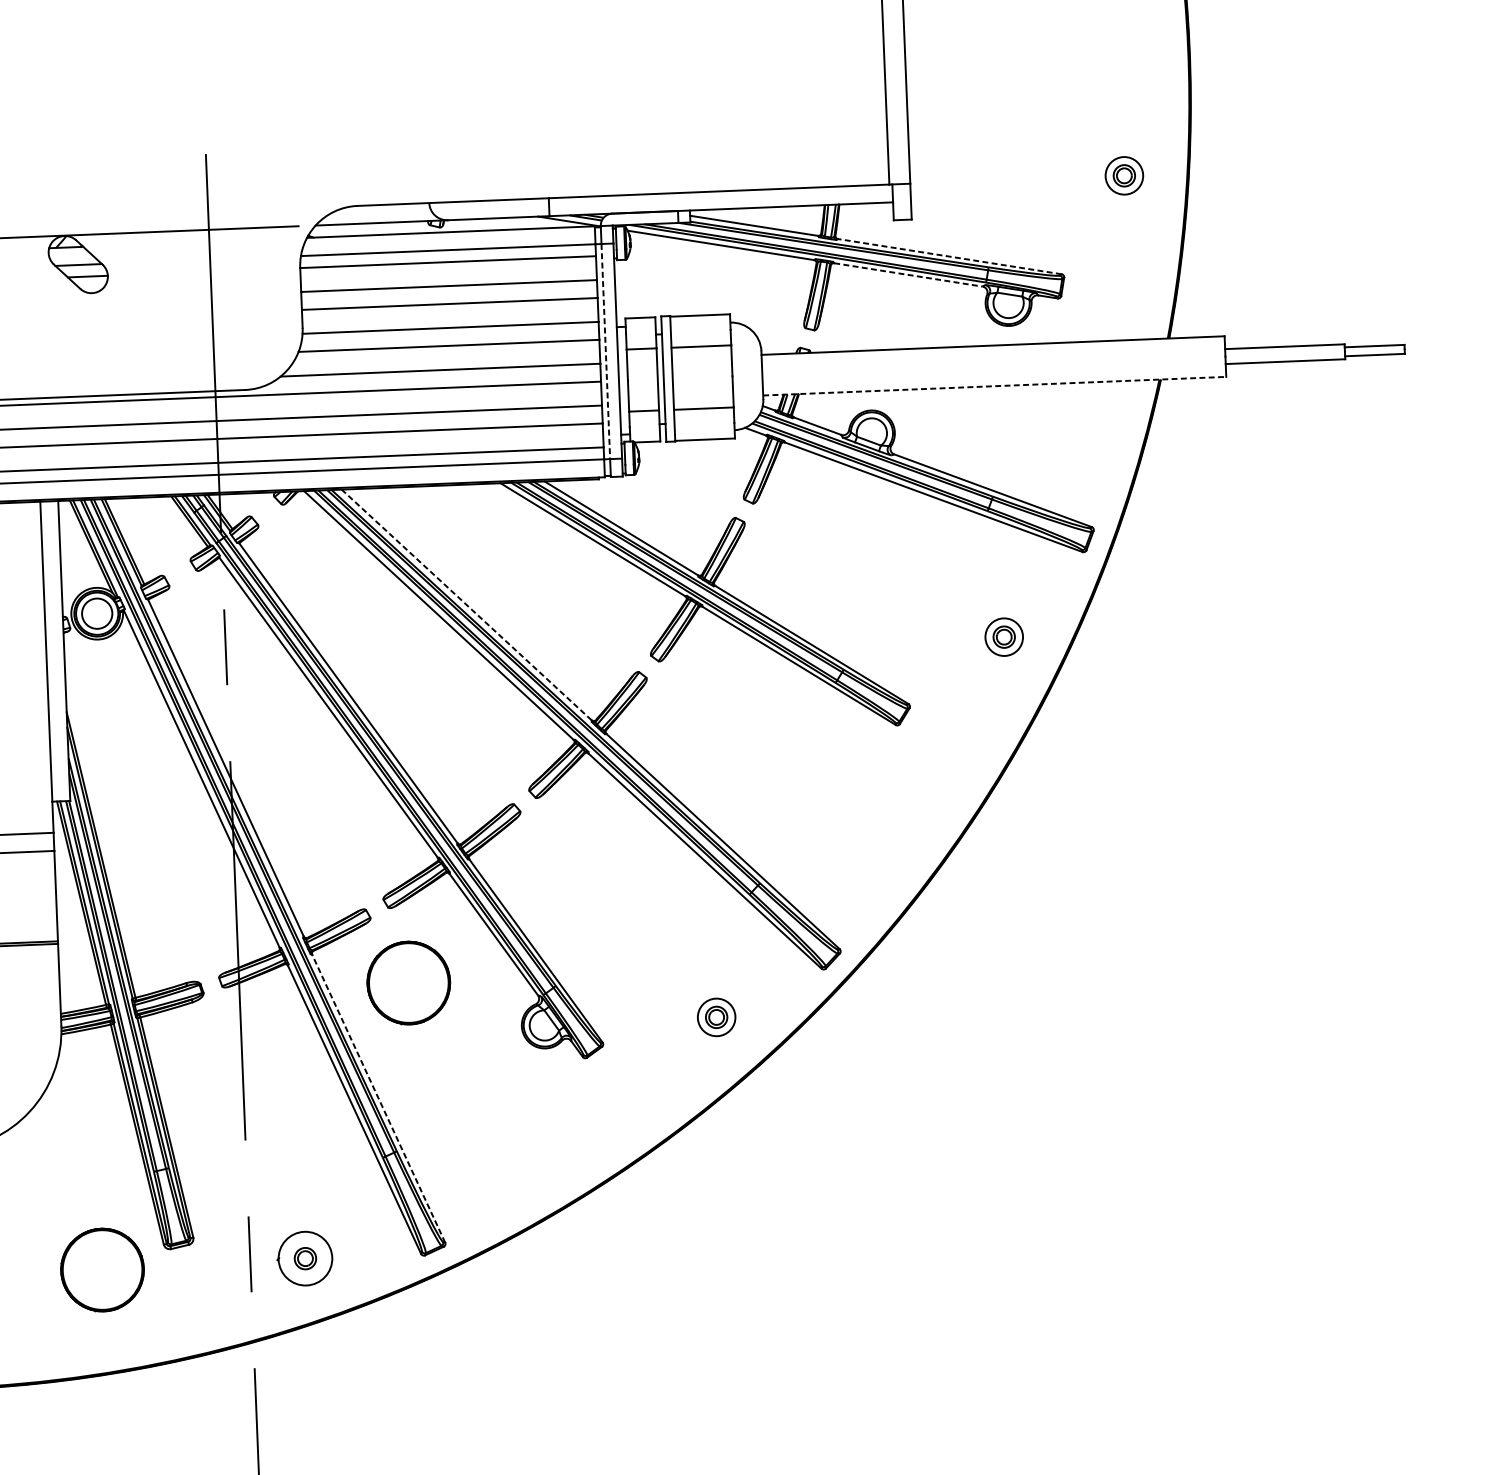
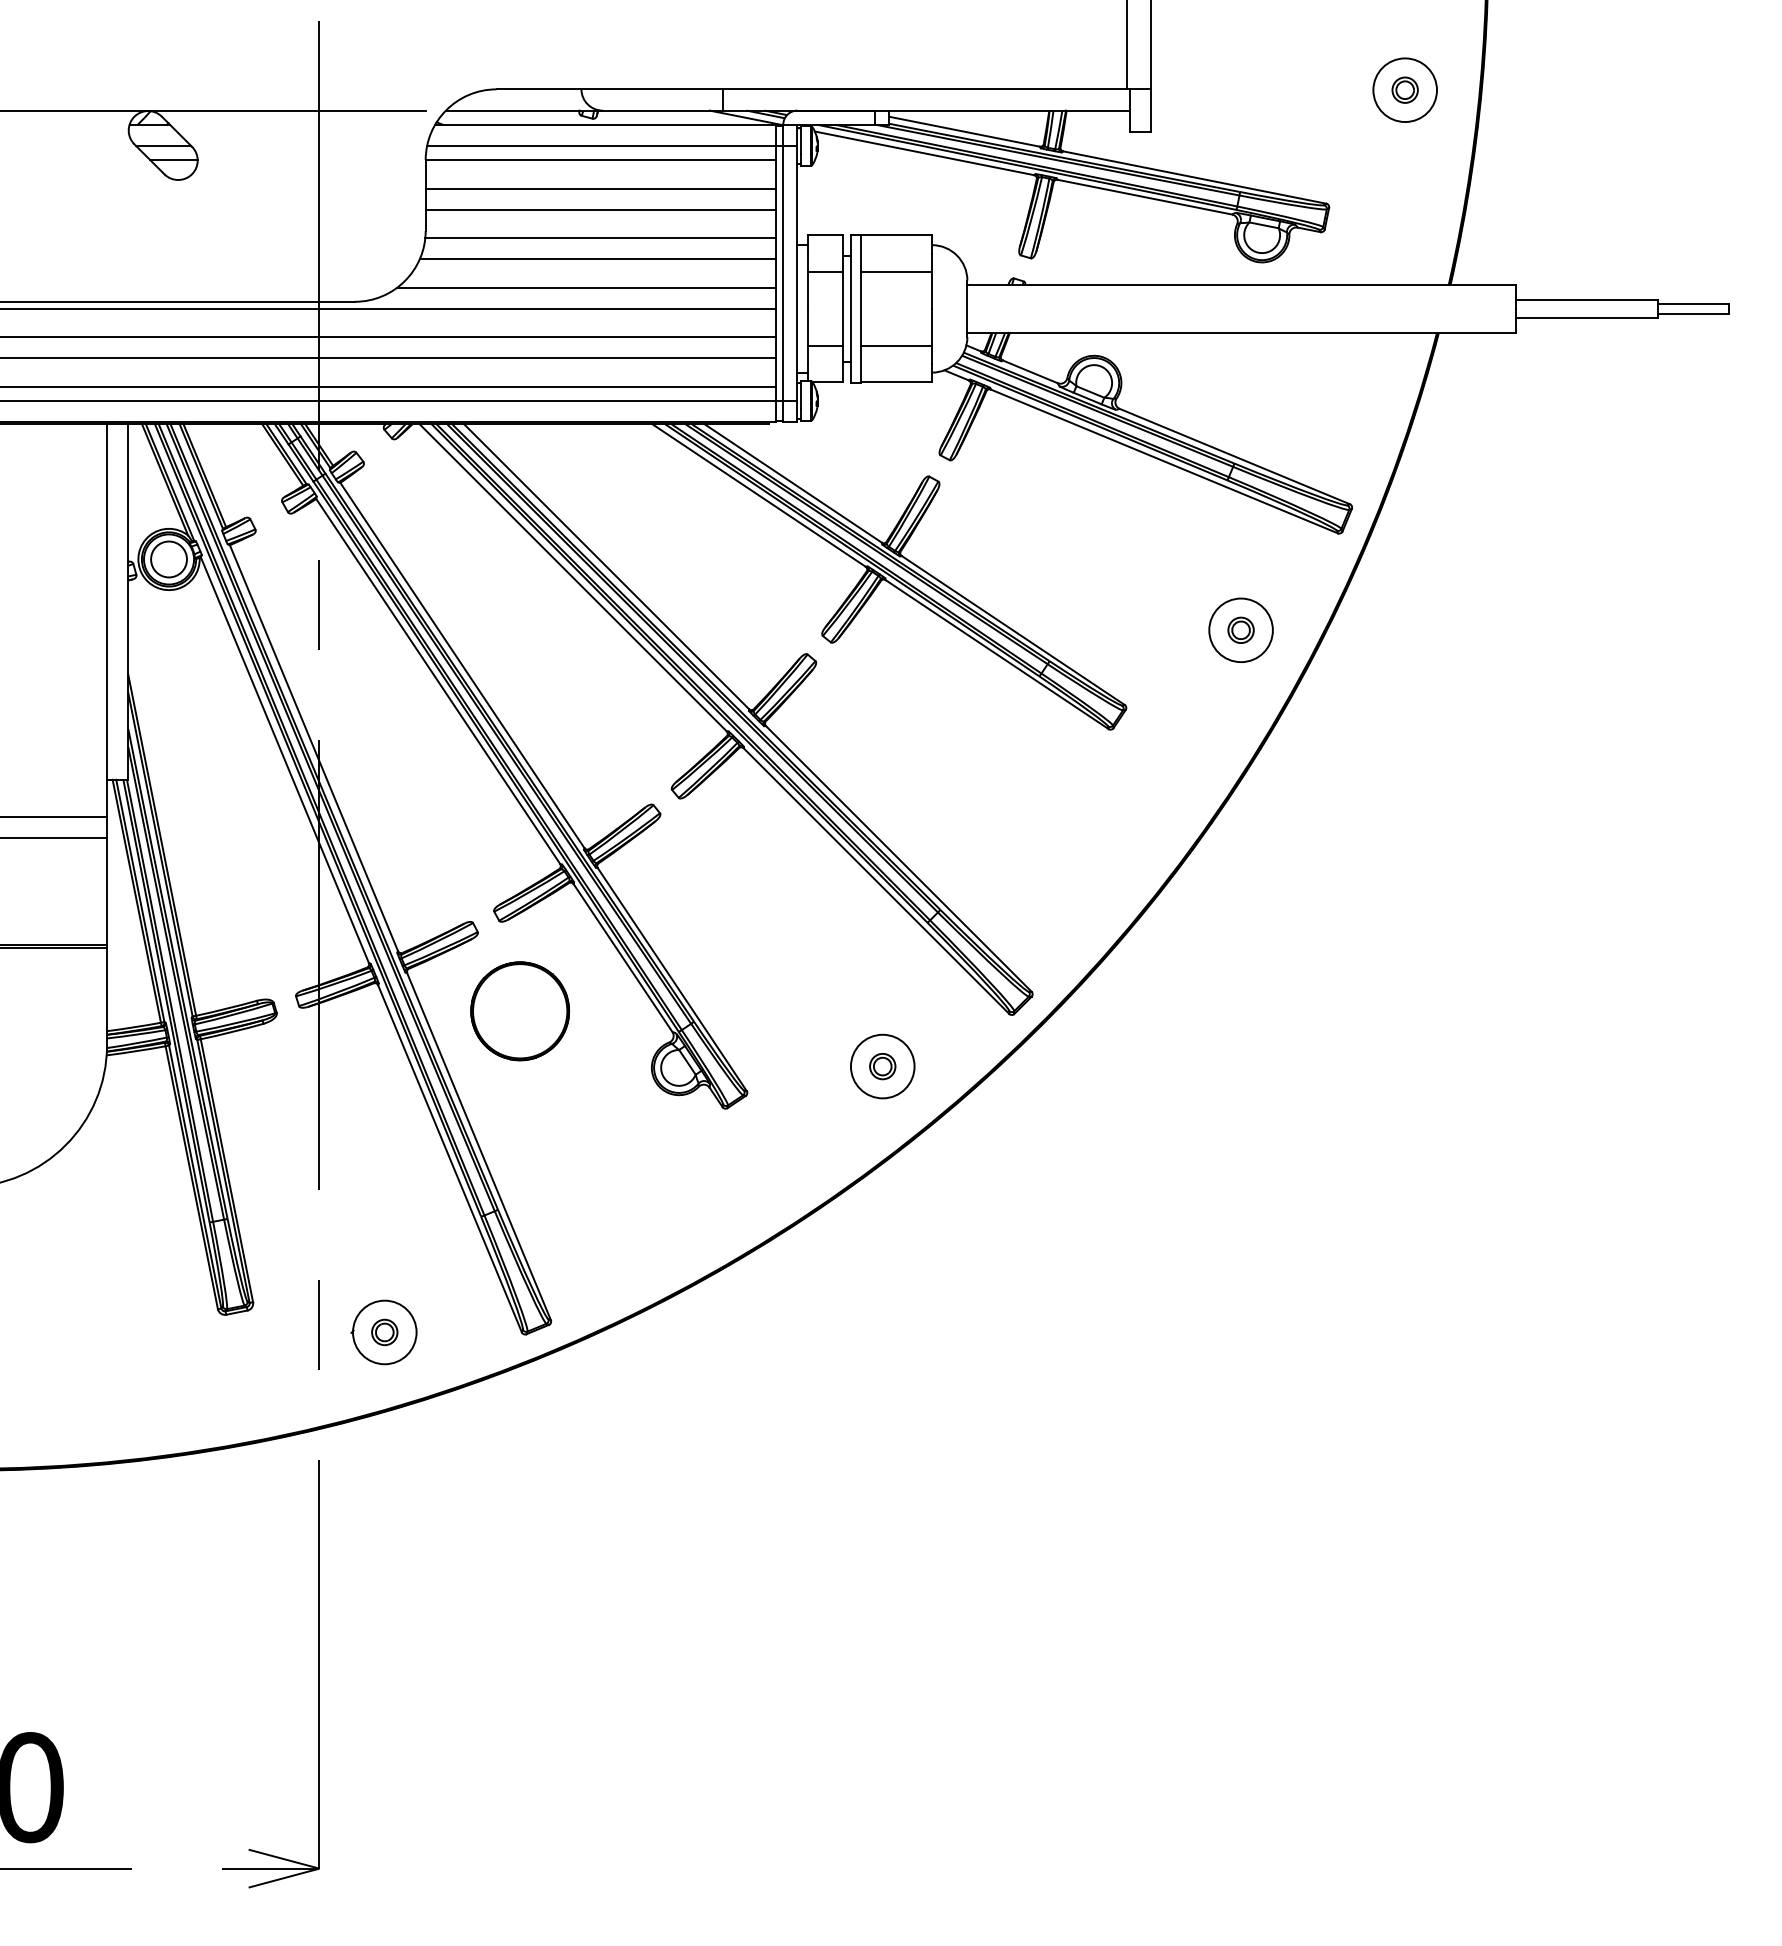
circle: (1123, 176) -> (1404, 90), size x1.43
line: (949, 256) -> (1194, 177), dashed -> solid
line: (908, 275) -> (1144, 197), dashed -> solid
line: (606, 351) -> (783, 273), dashed -> solid
line: (995, 385) -> (1242, 332), dashed -> solid
line: (466, 604) -> (606, 566), dashed -> solid
circle: (1003, 637) -> (1240, 630), size x1.43
circle: (716, 1017) -> (882, 1066), size x1.43
line: (379, 1098) -> (479, 1146), dashed -> solid
part: (101, 1270) -> (143, 1336), removed

